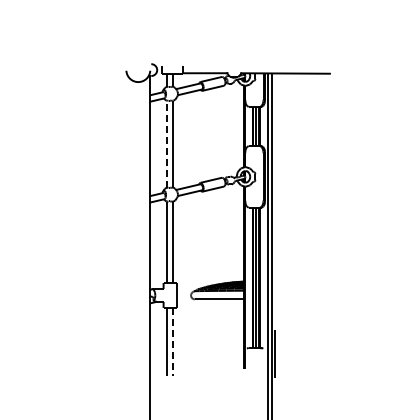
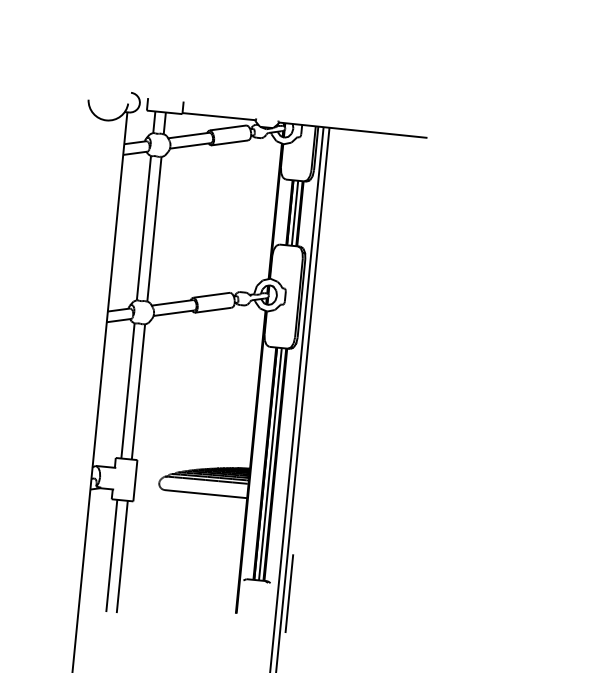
line: (166, 143) -> (143, 226), dashed -> solid
line: (173, 341) -> (122, 556), dashed -> solid

